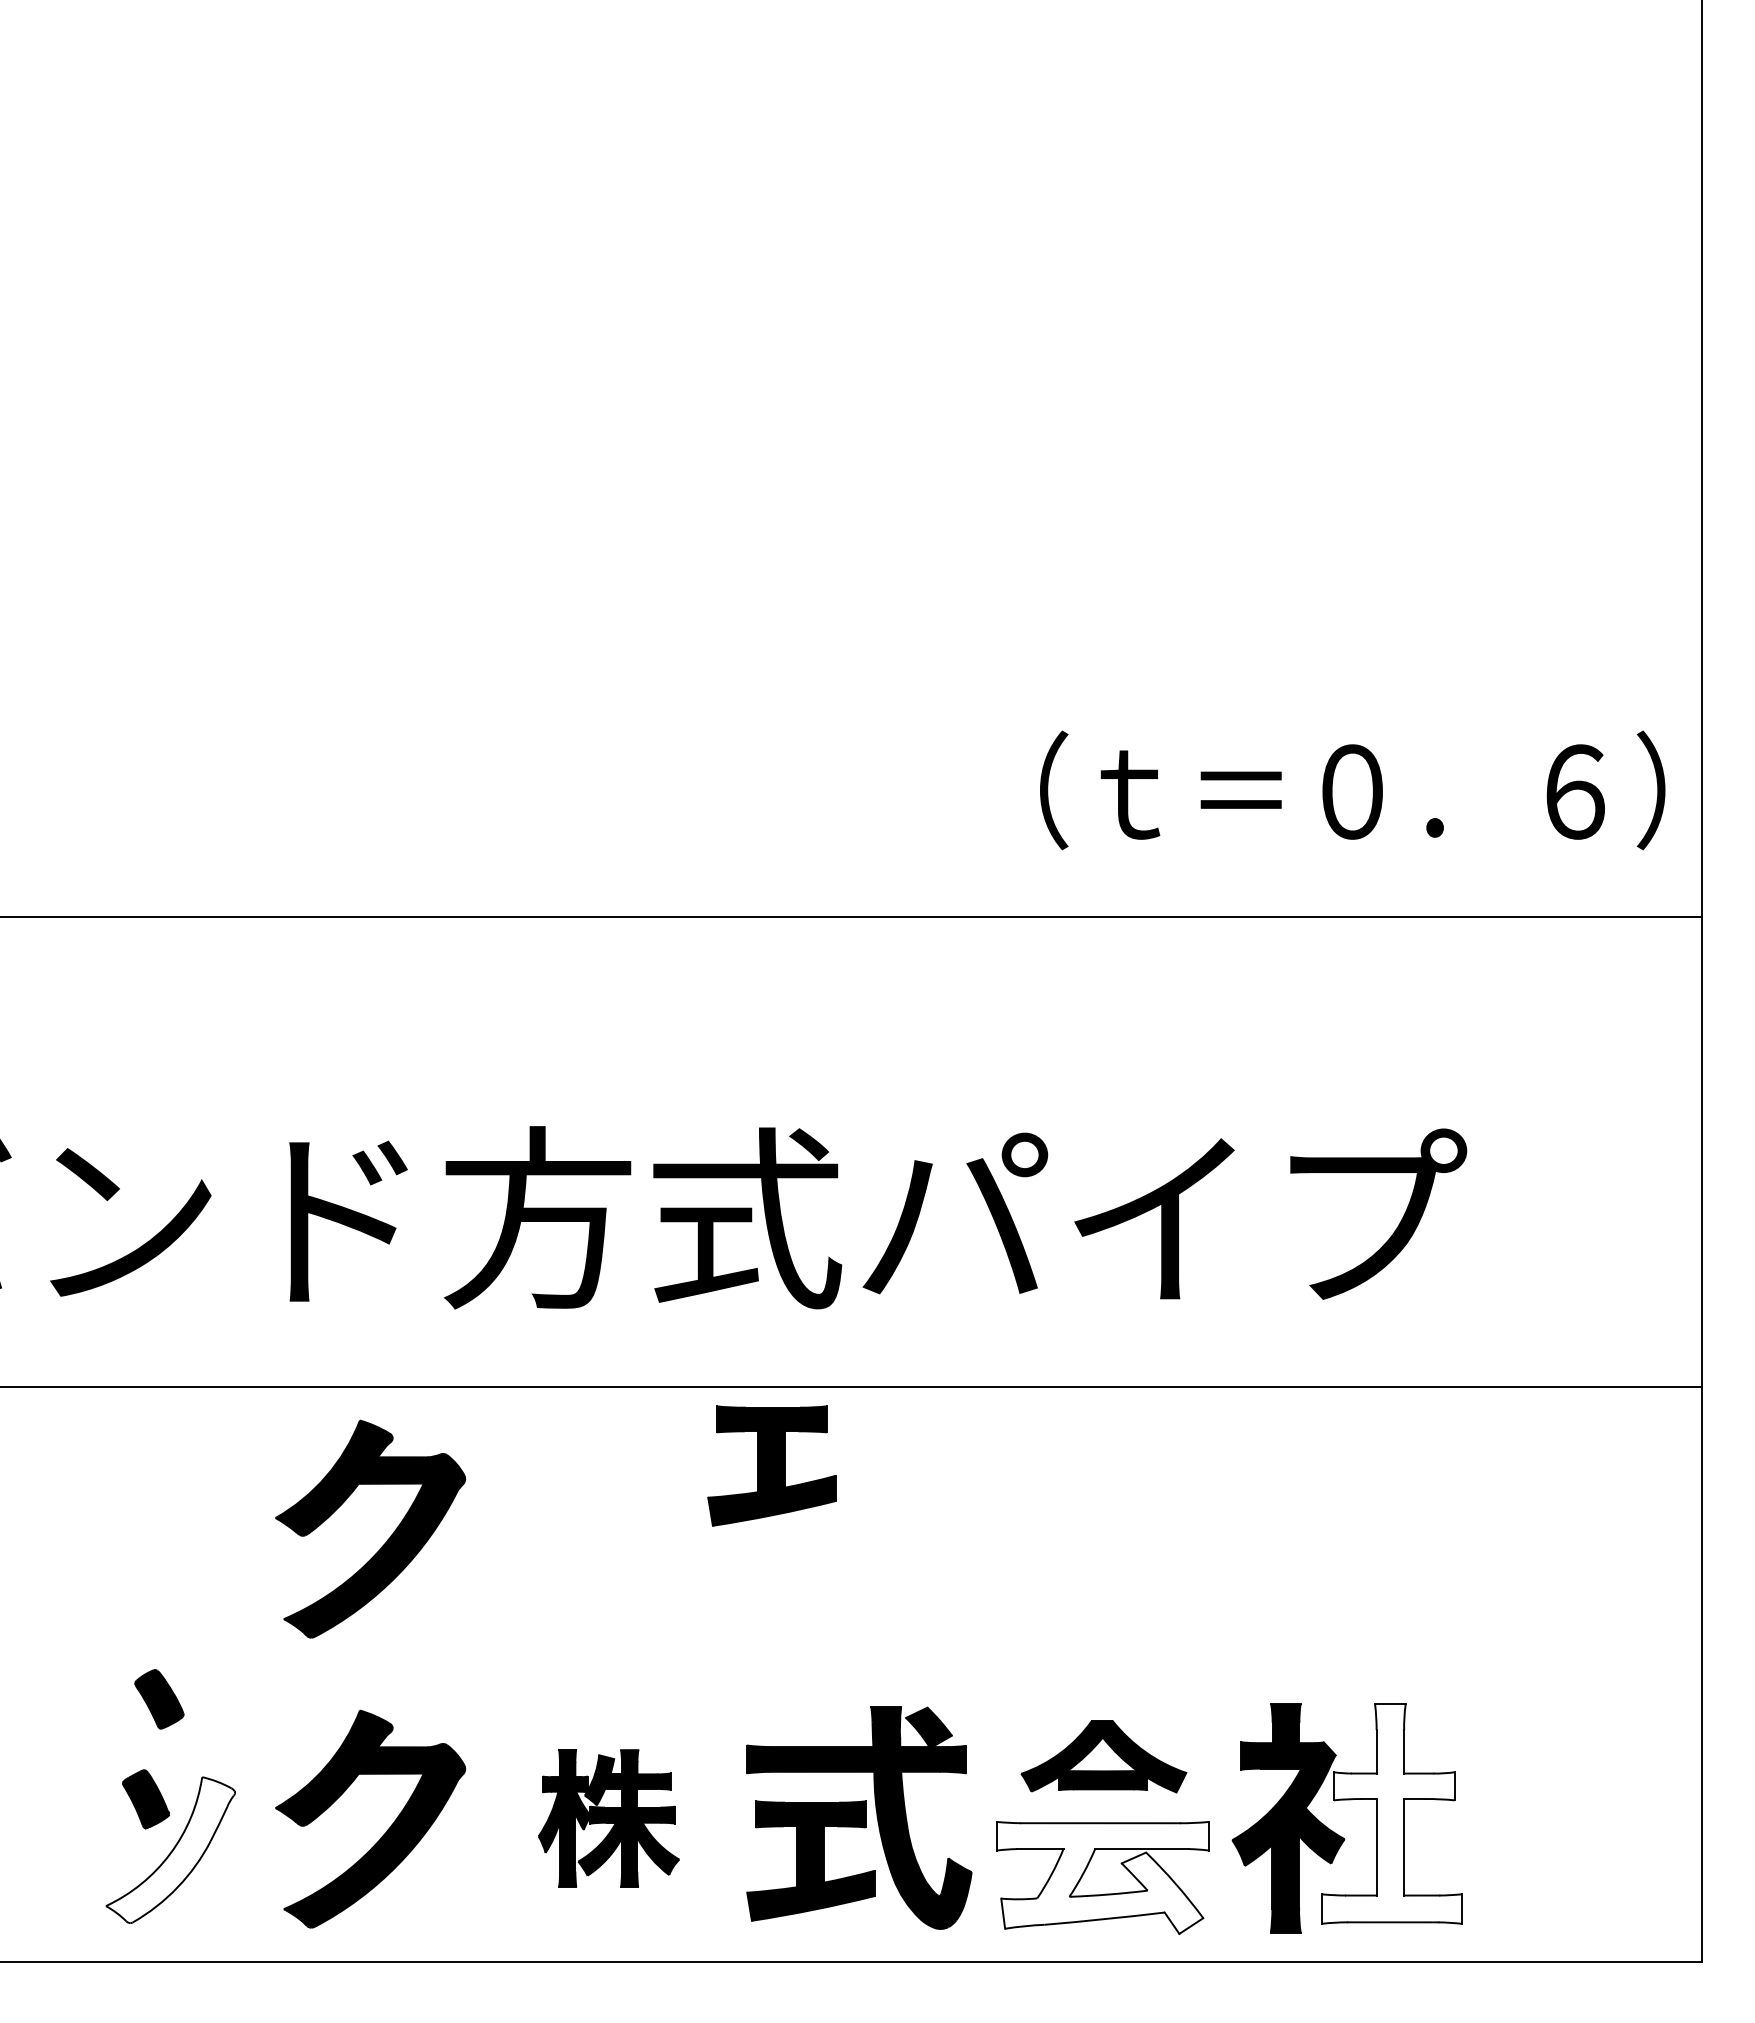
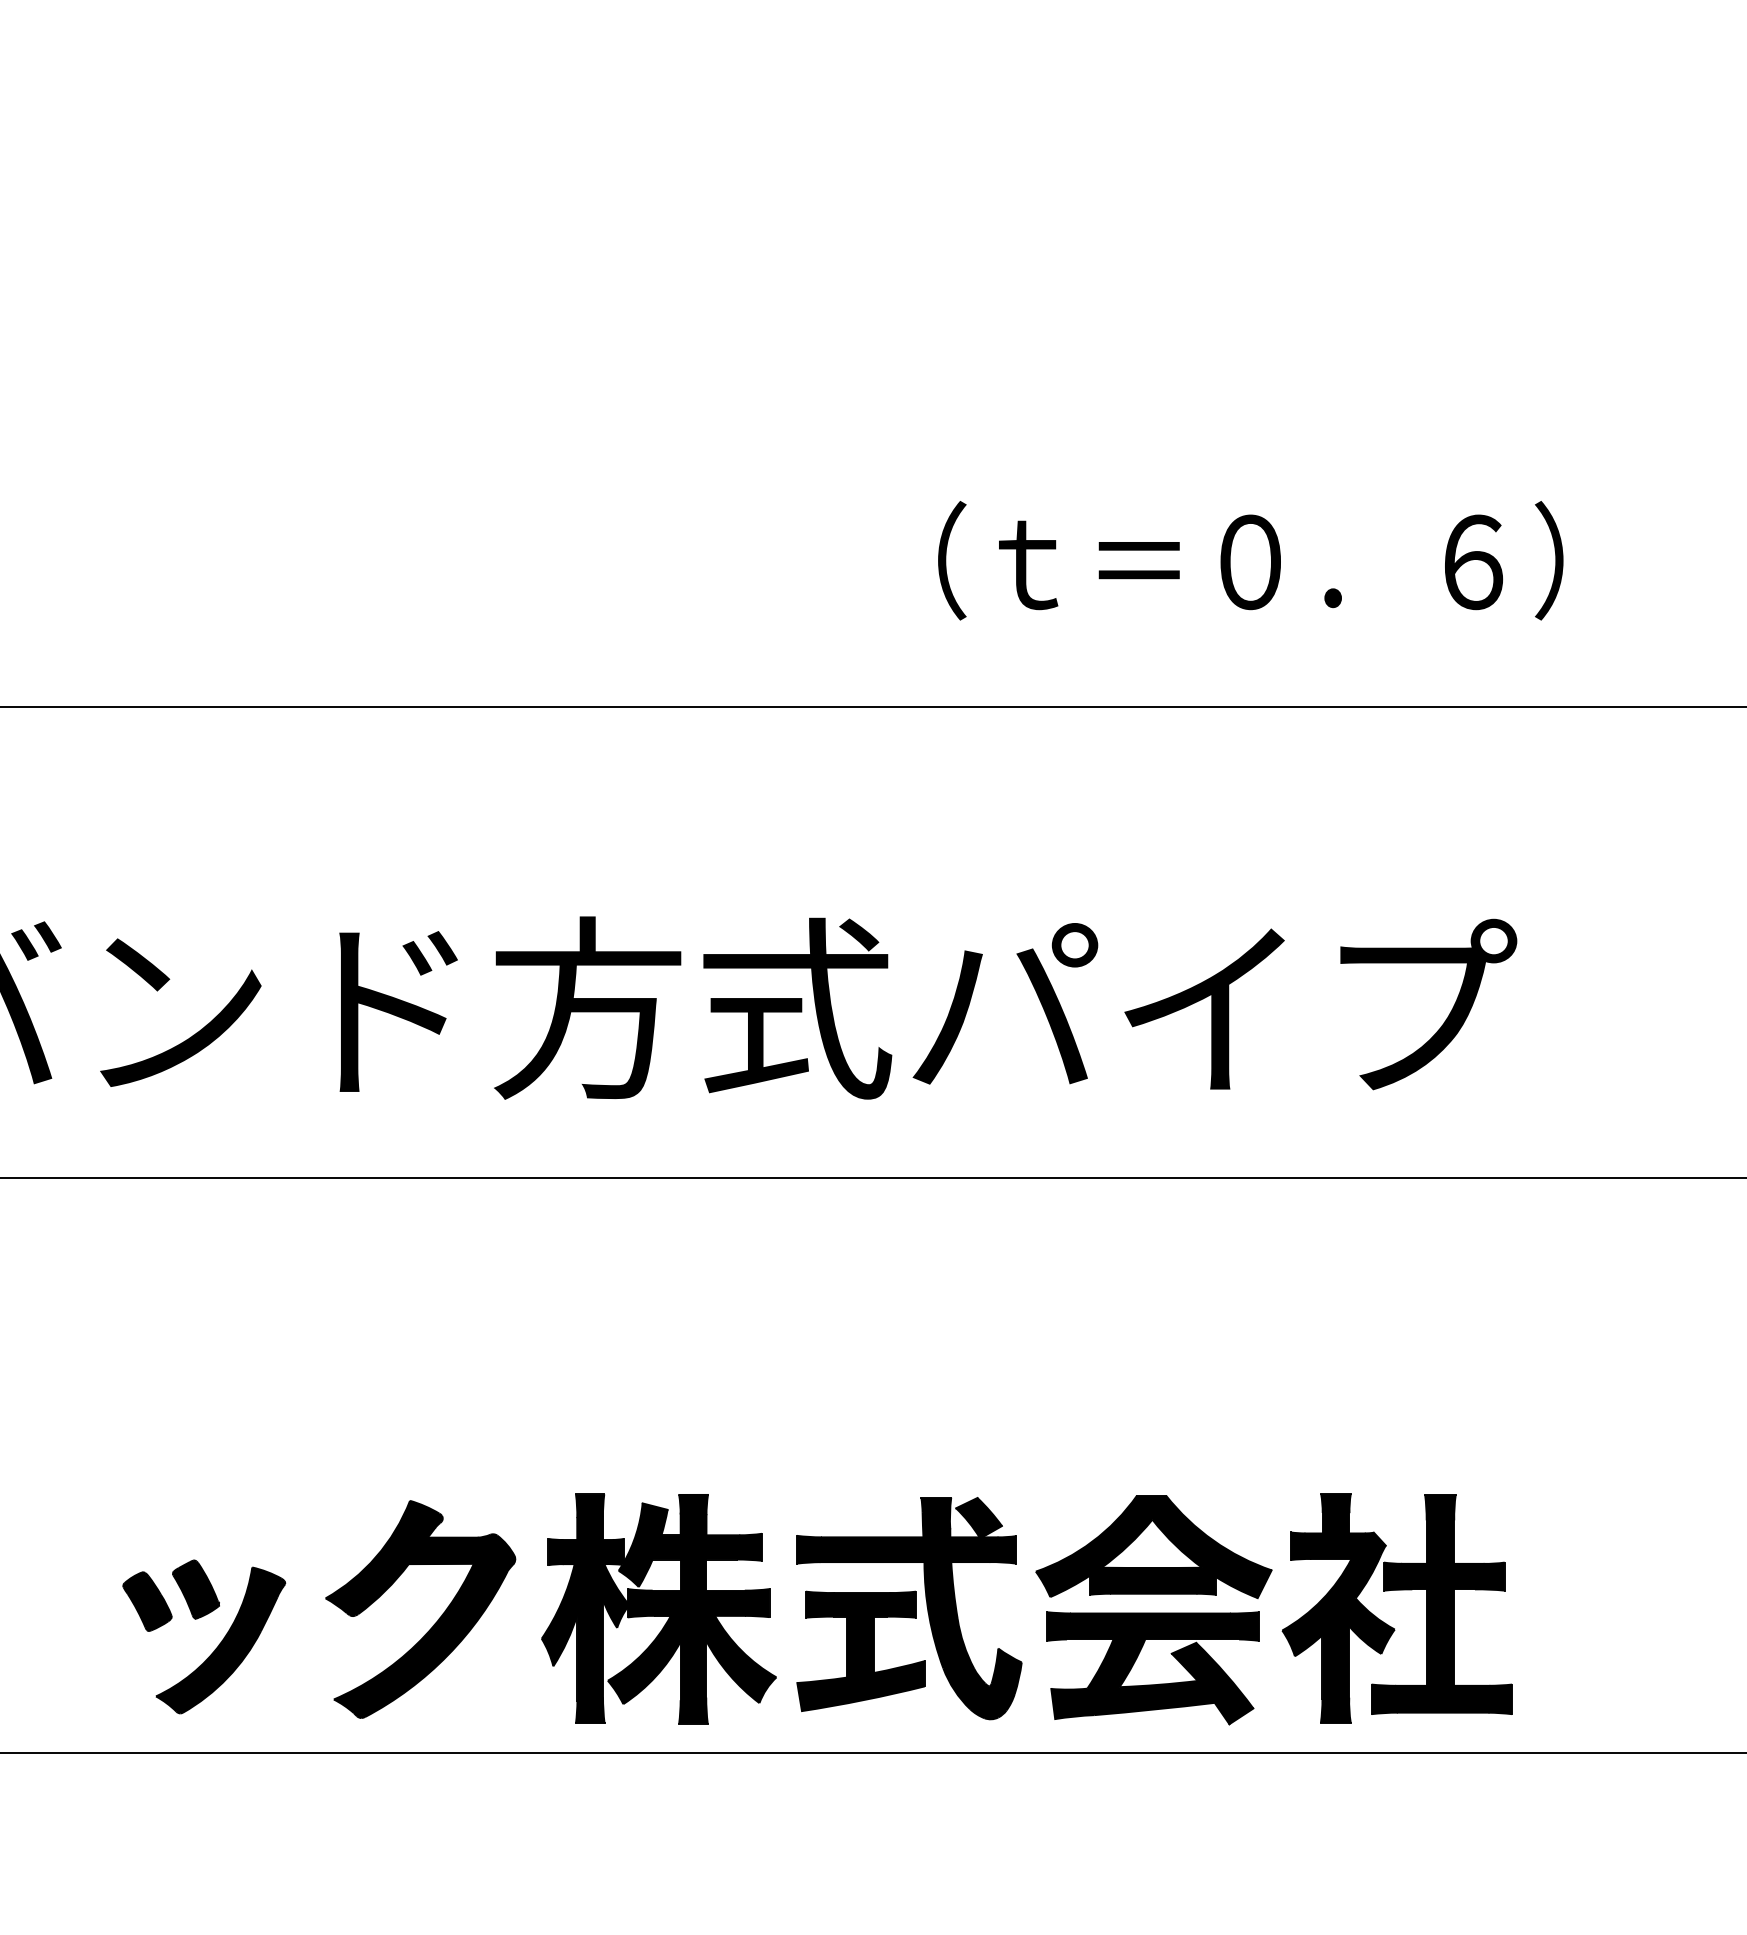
text: (1352, 790) -> (1250, 560), moved
part: (771, 1465) -> (821, 1255), removed
part: (386, 1540) -> (436, 1330), removed
part: (159, 1699) -> (147, 1601), moved
part: (1103, 1756) -> (1153, 1546), size x1.43
fill: (1391, 1813) -> (1441, 1603), added
part: (608, 1818) -> (658, 1608), size x1.67
fill: (170, 1850) -> (220, 1640), added
fill: (1102, 1877) -> (1152, 1667), added

